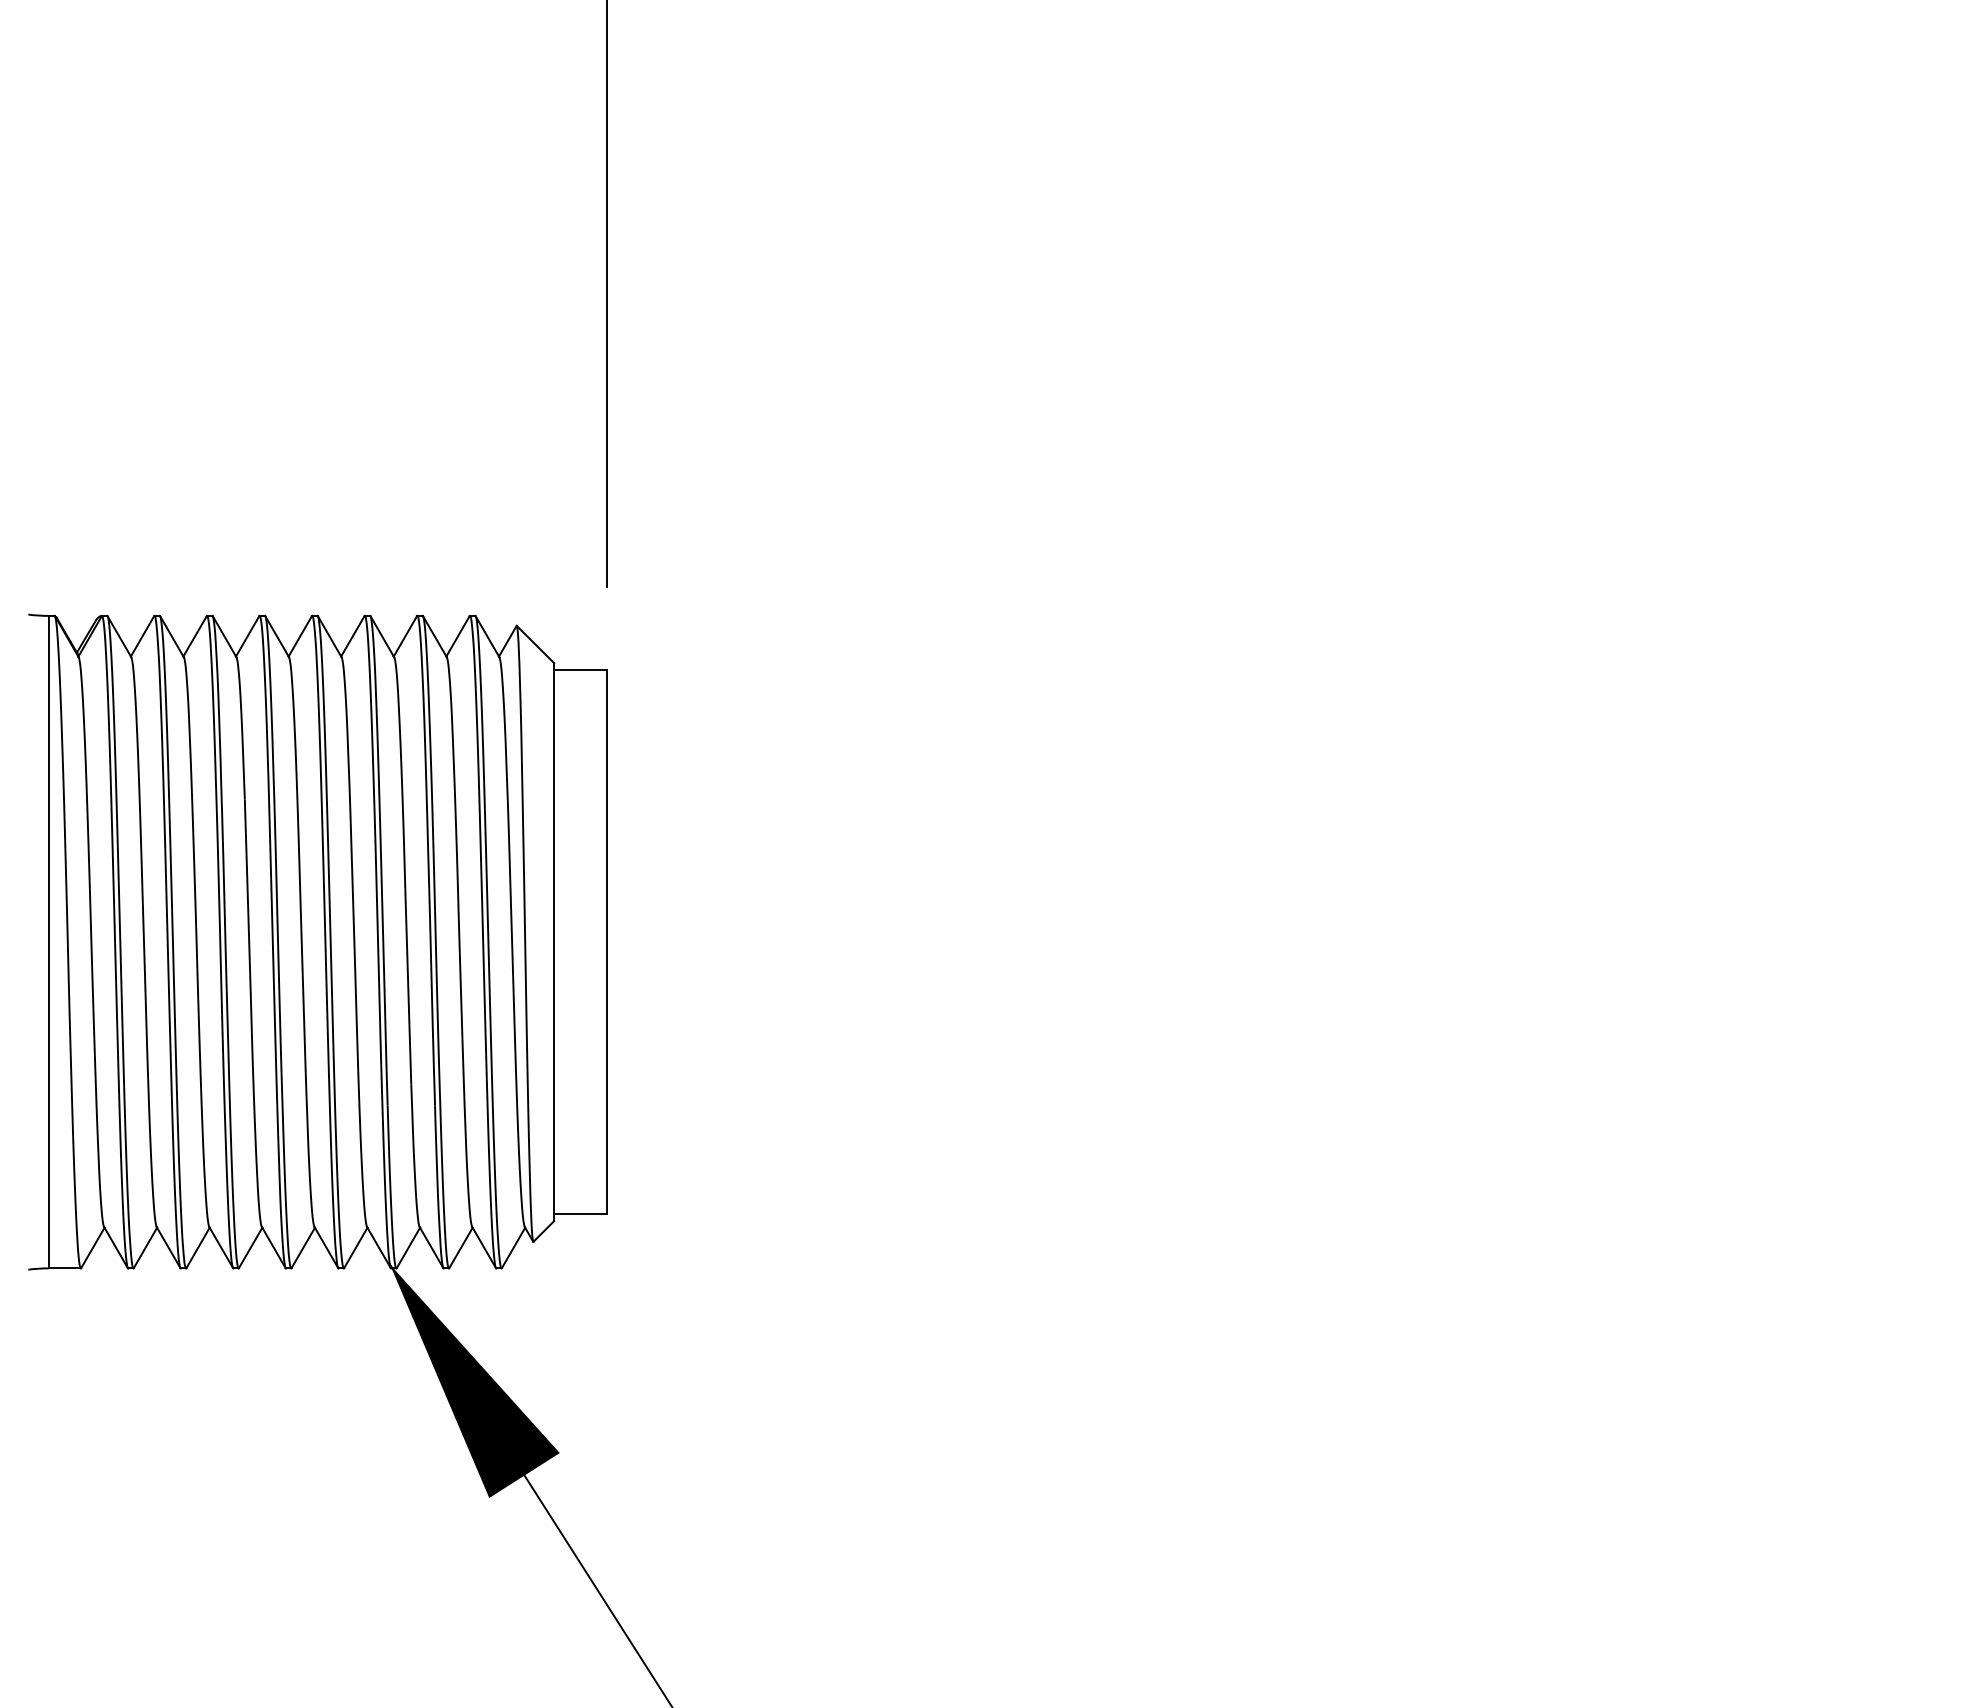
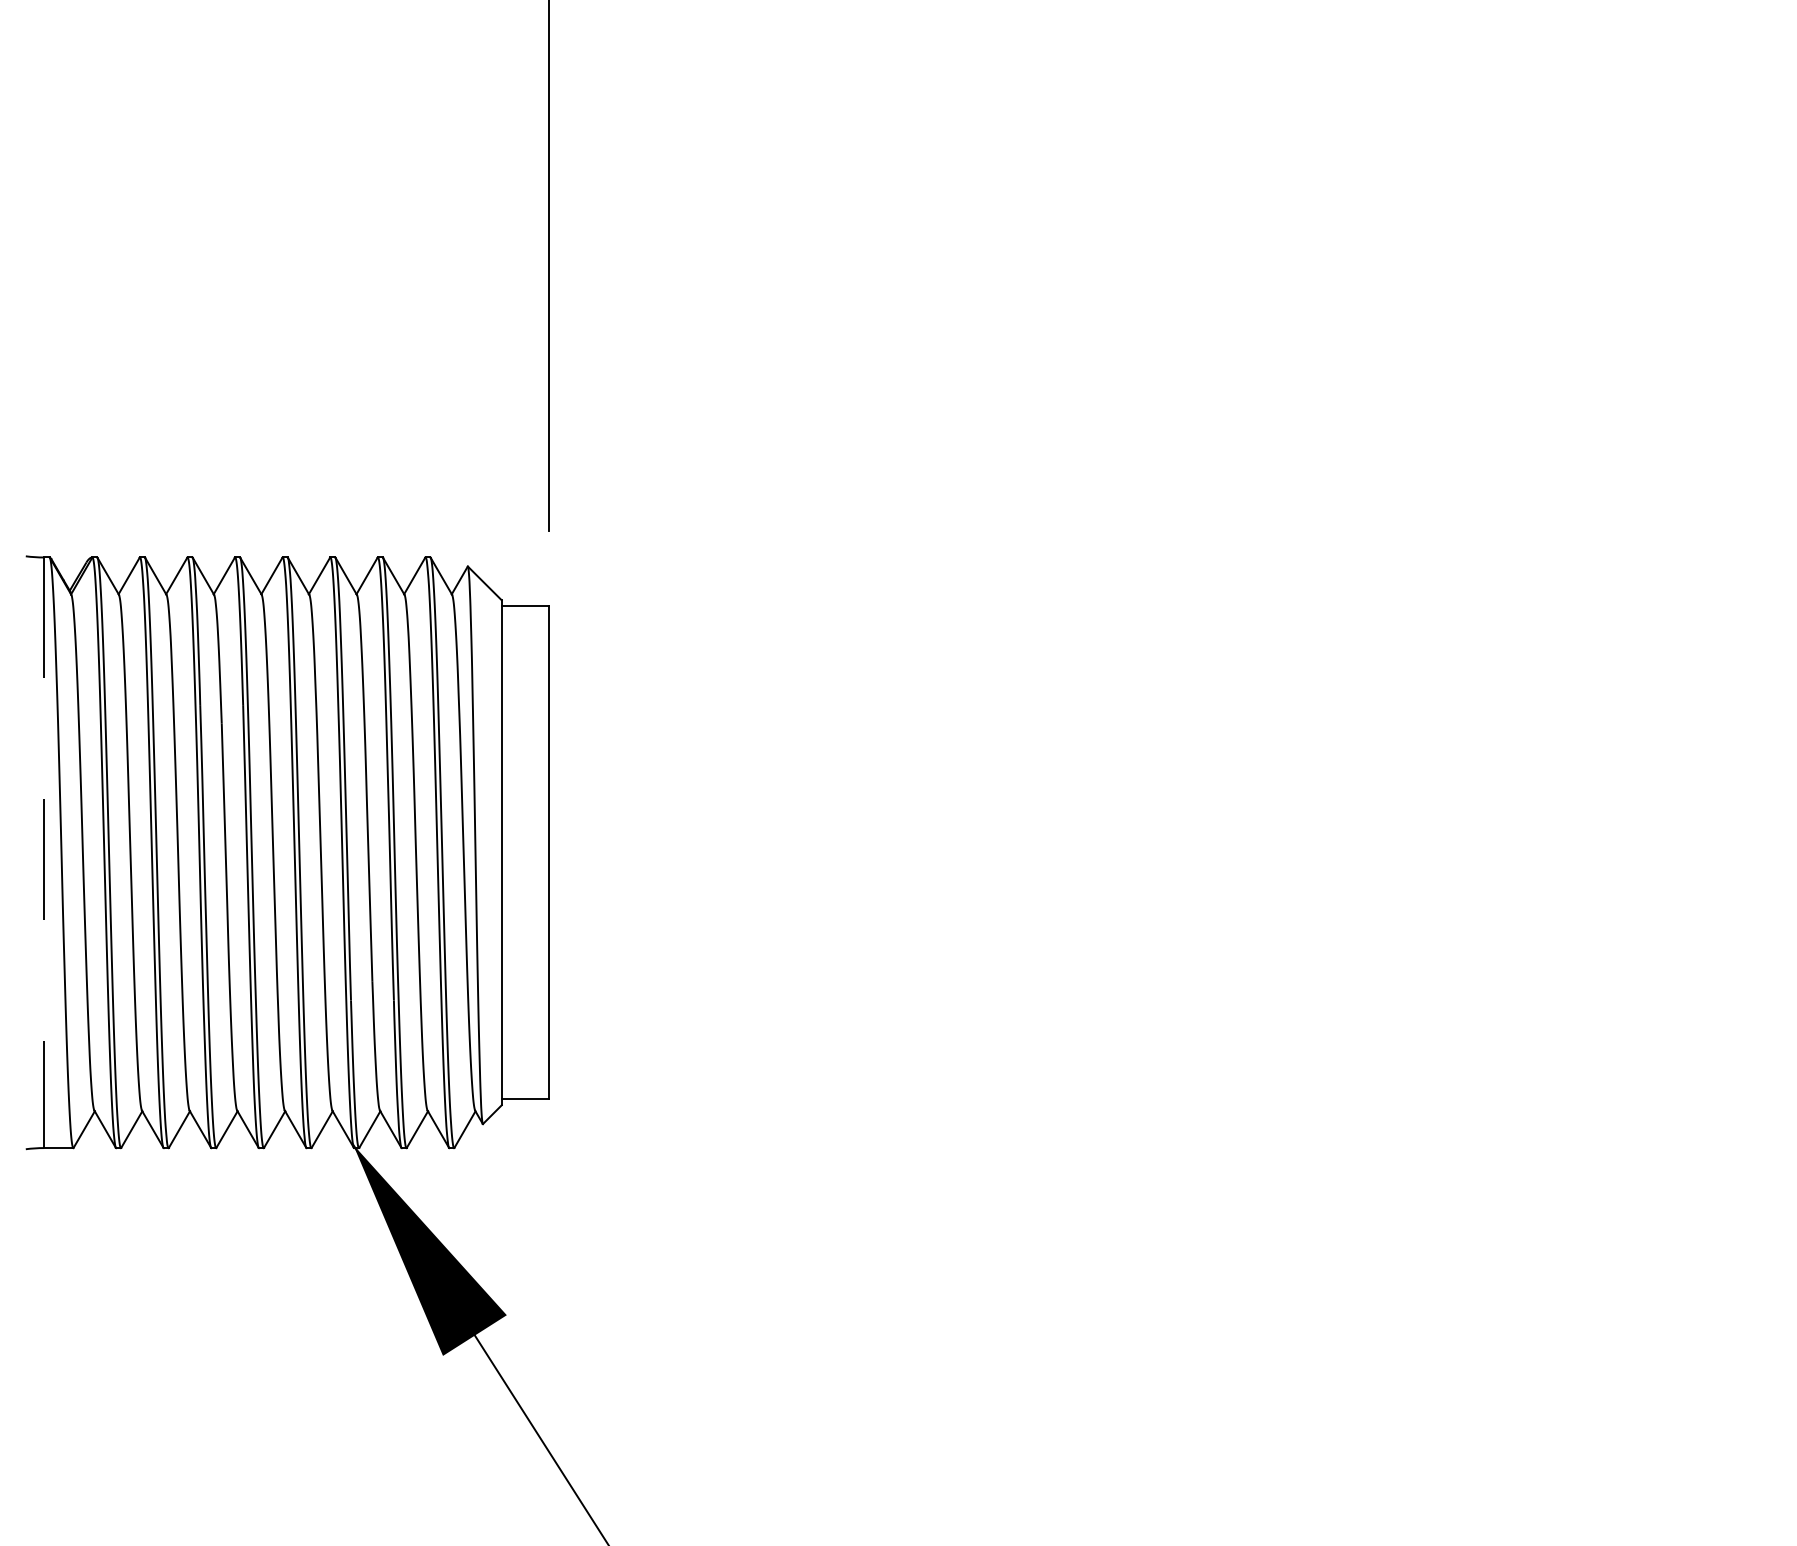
line: (49, 942) -> (44, 853), solid -> dashed

